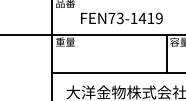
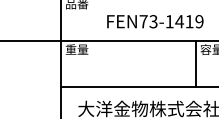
text: (121, 18) -> (154, 21), moved

